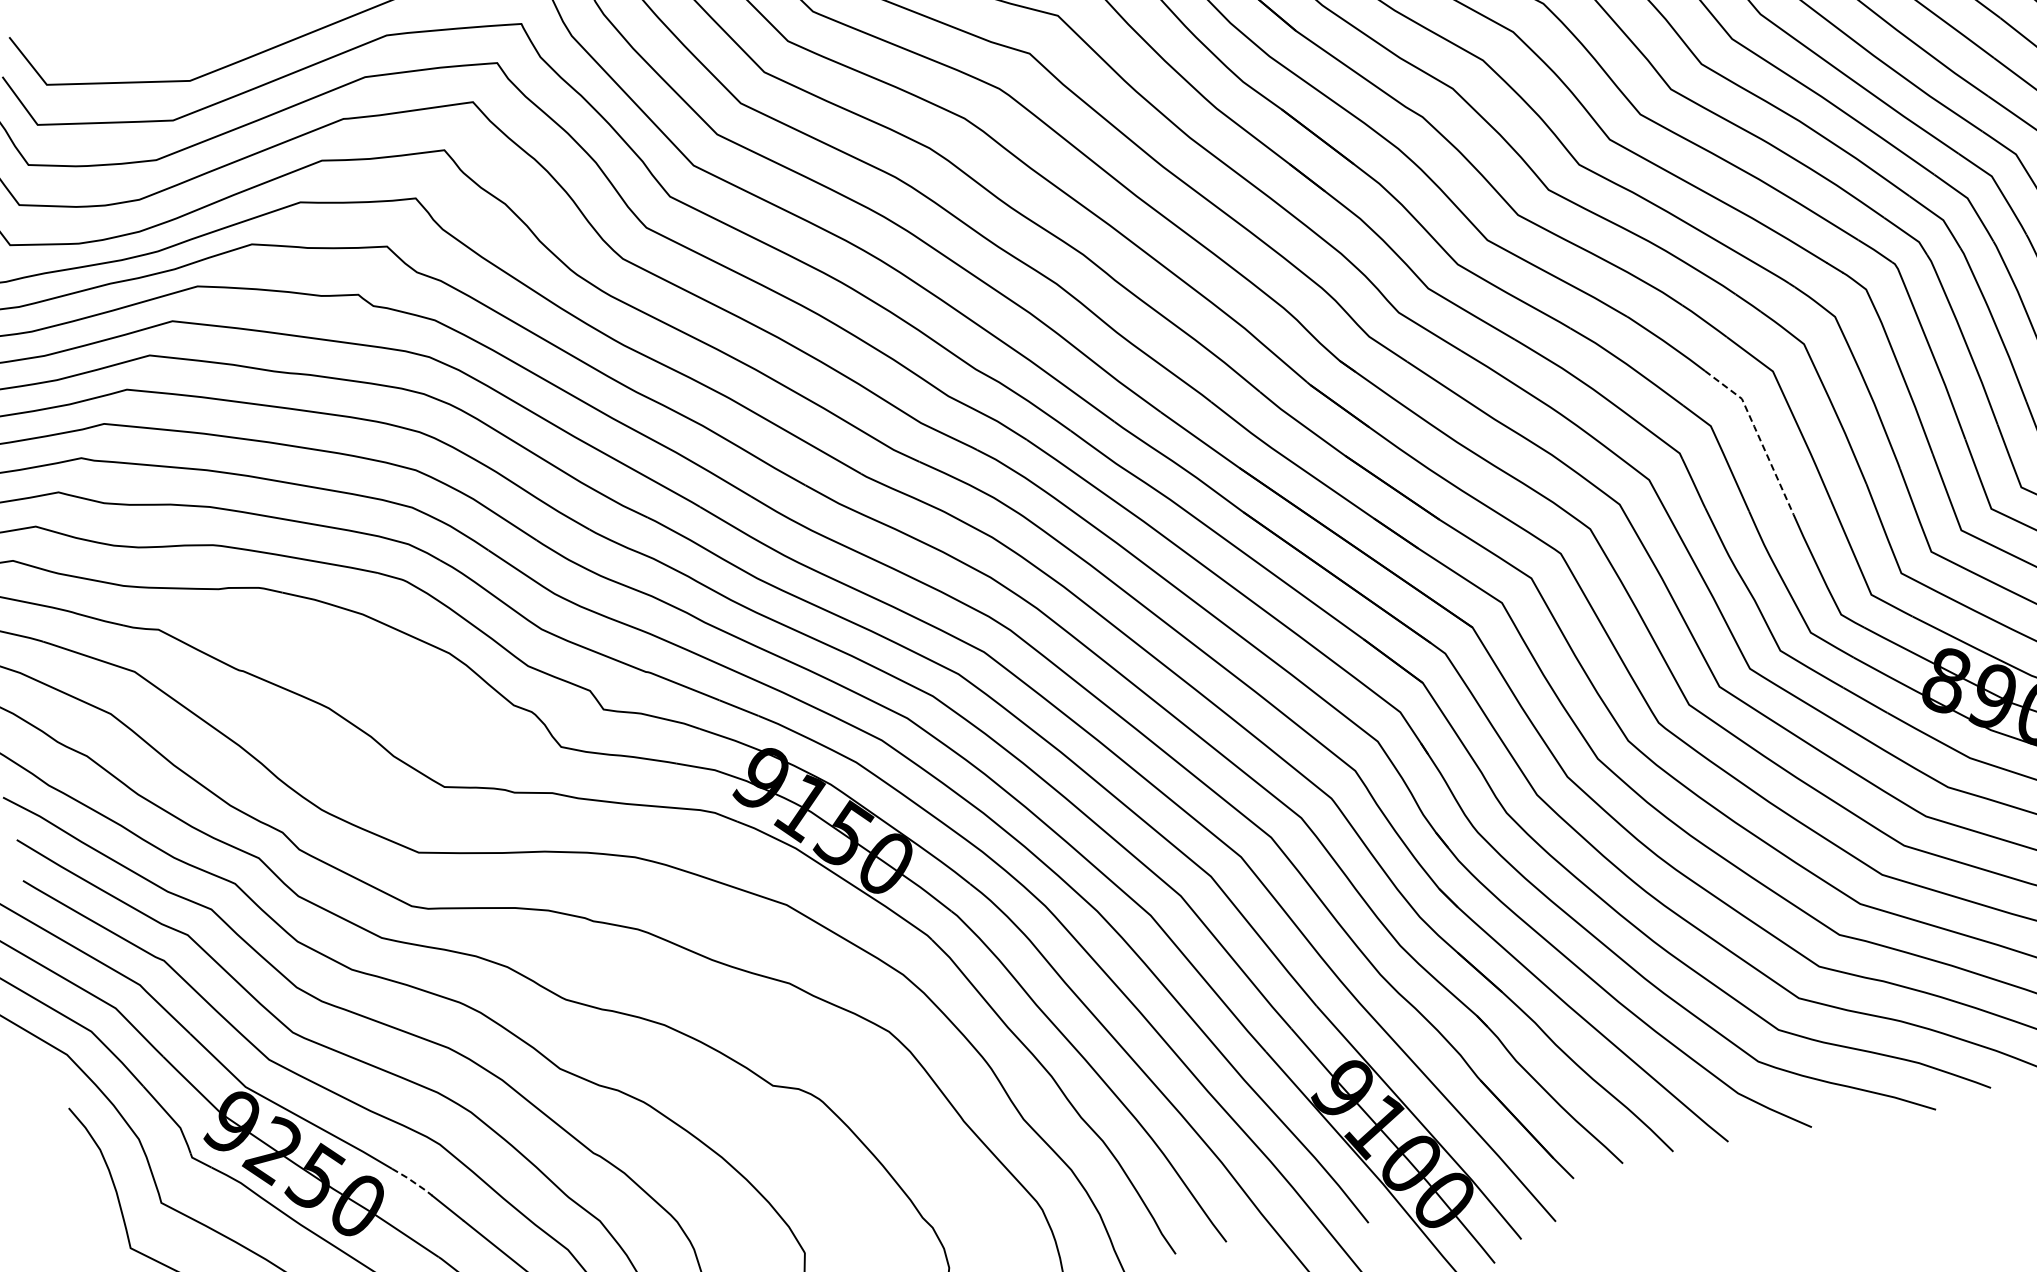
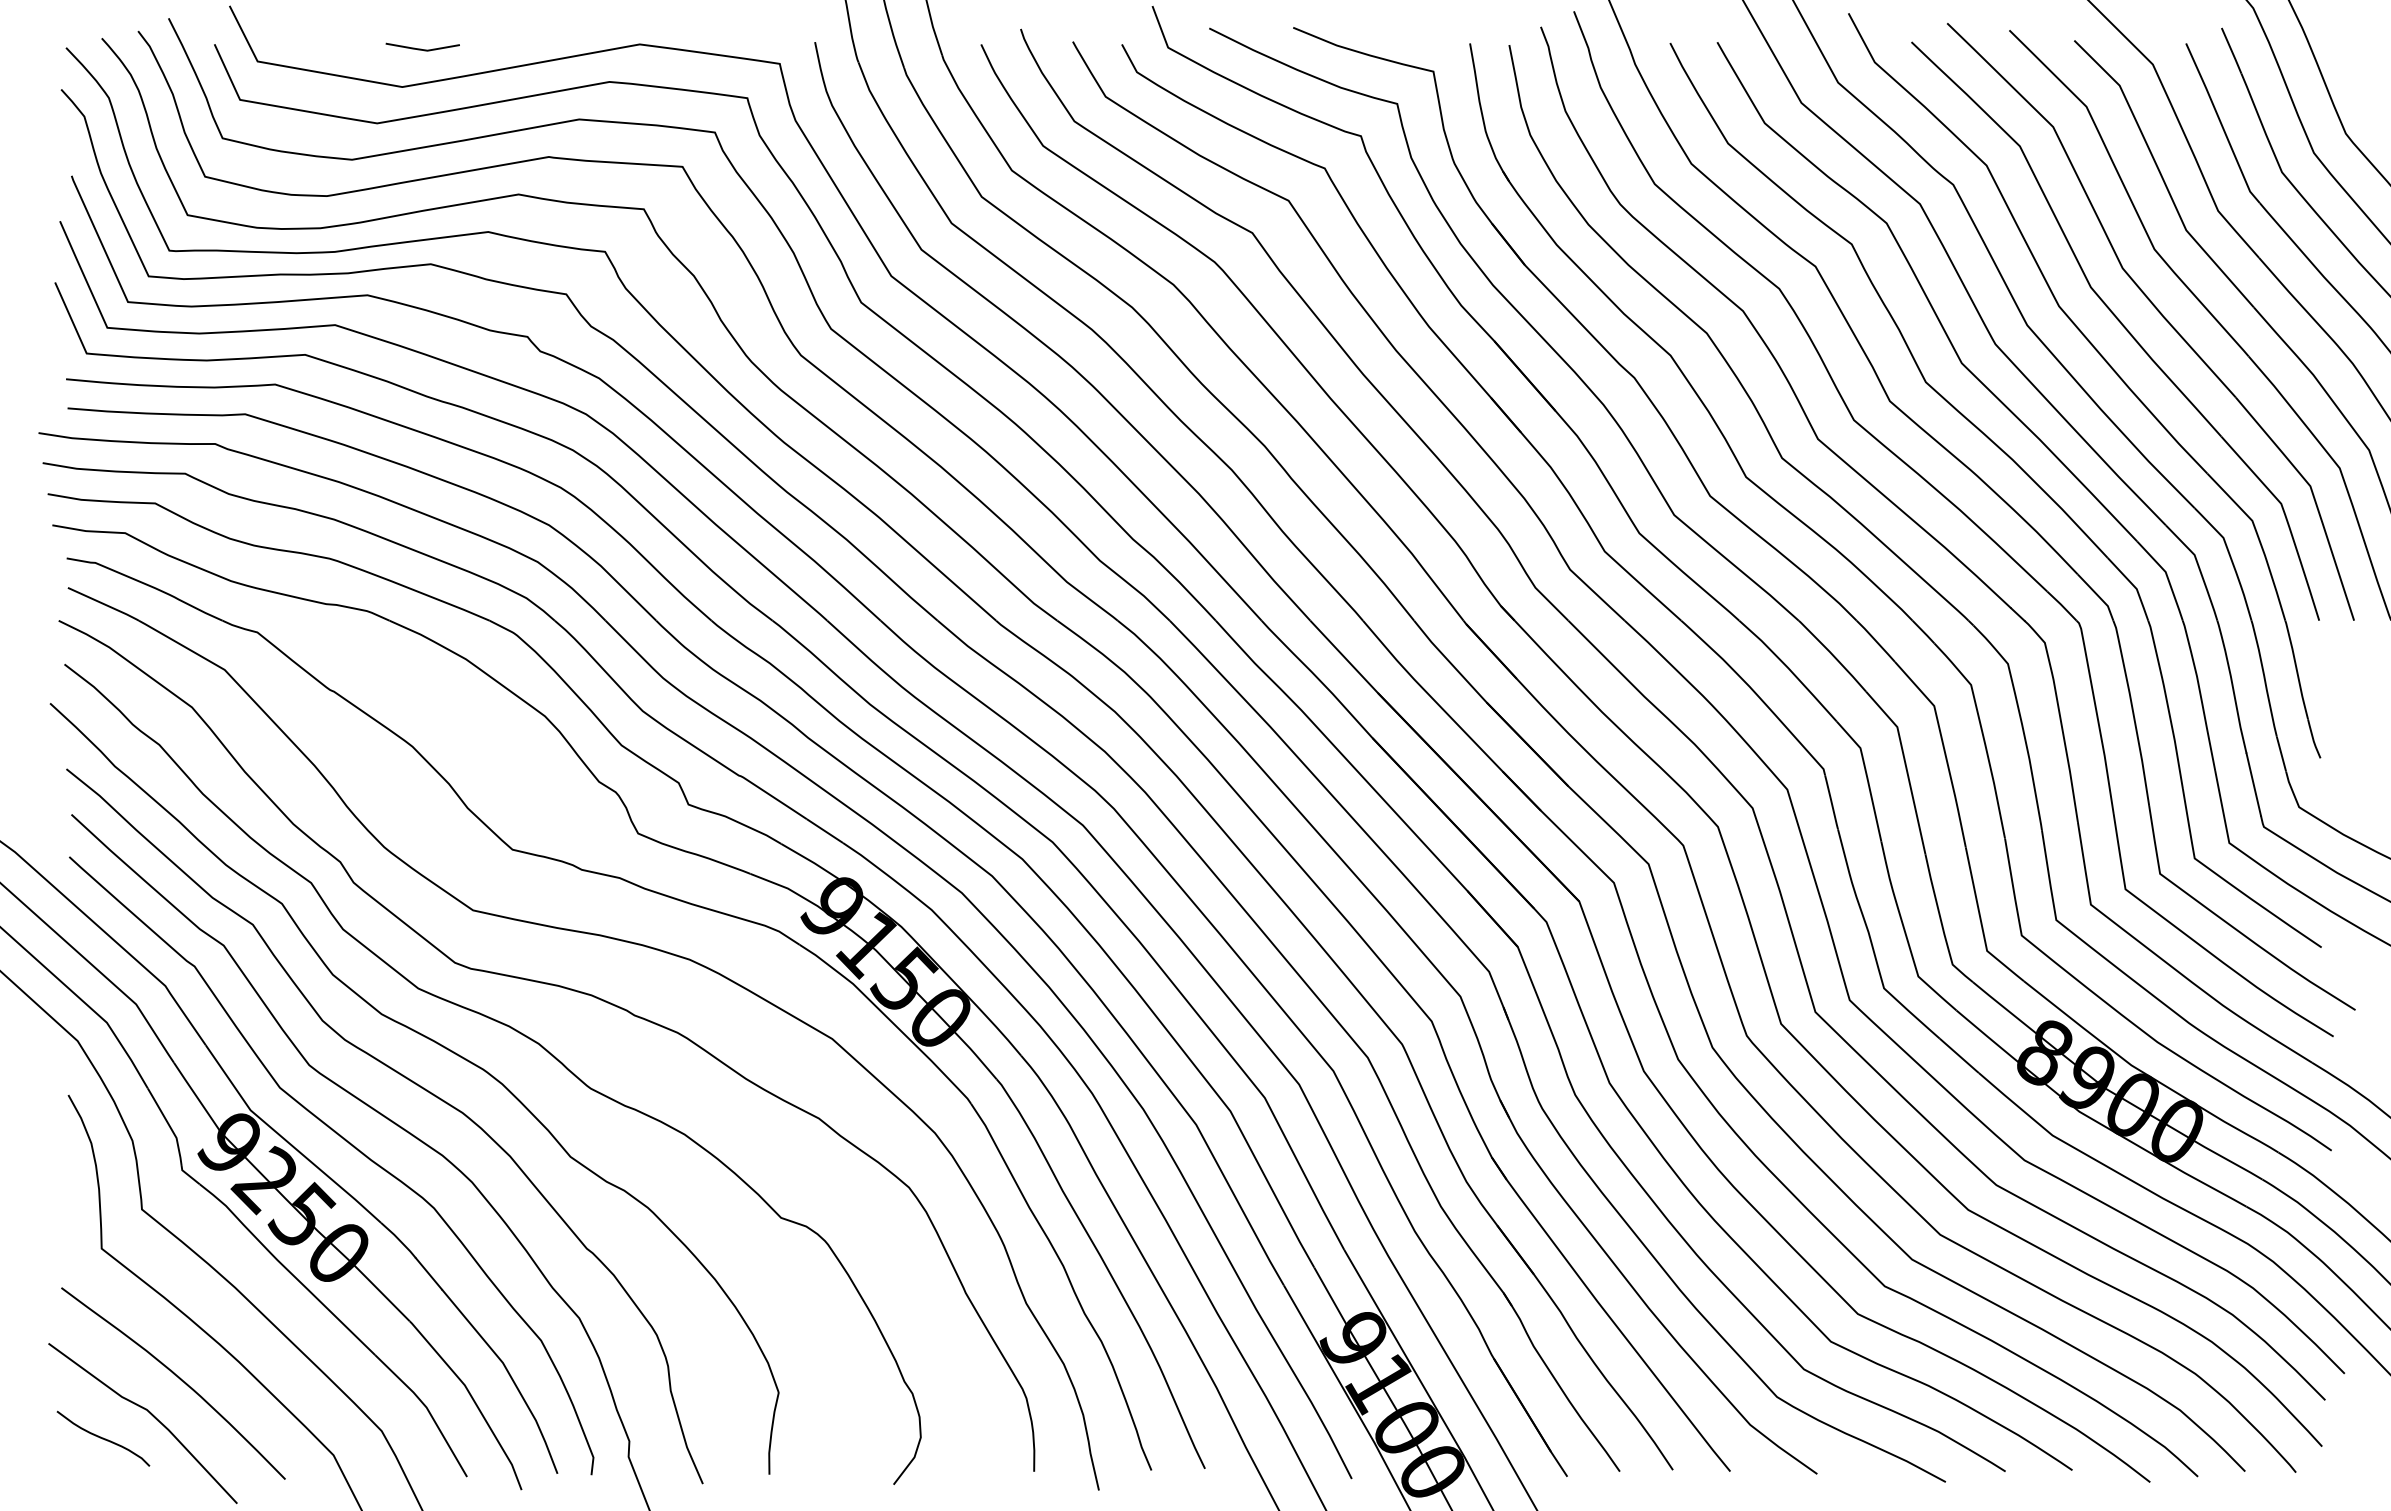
line: (200, 40) -> (421, 48), added
line: (1757, 434) -> (1905, 766), dashed -> solid
line: (413, 1182) -> (399, 1240), dashed -> solid

